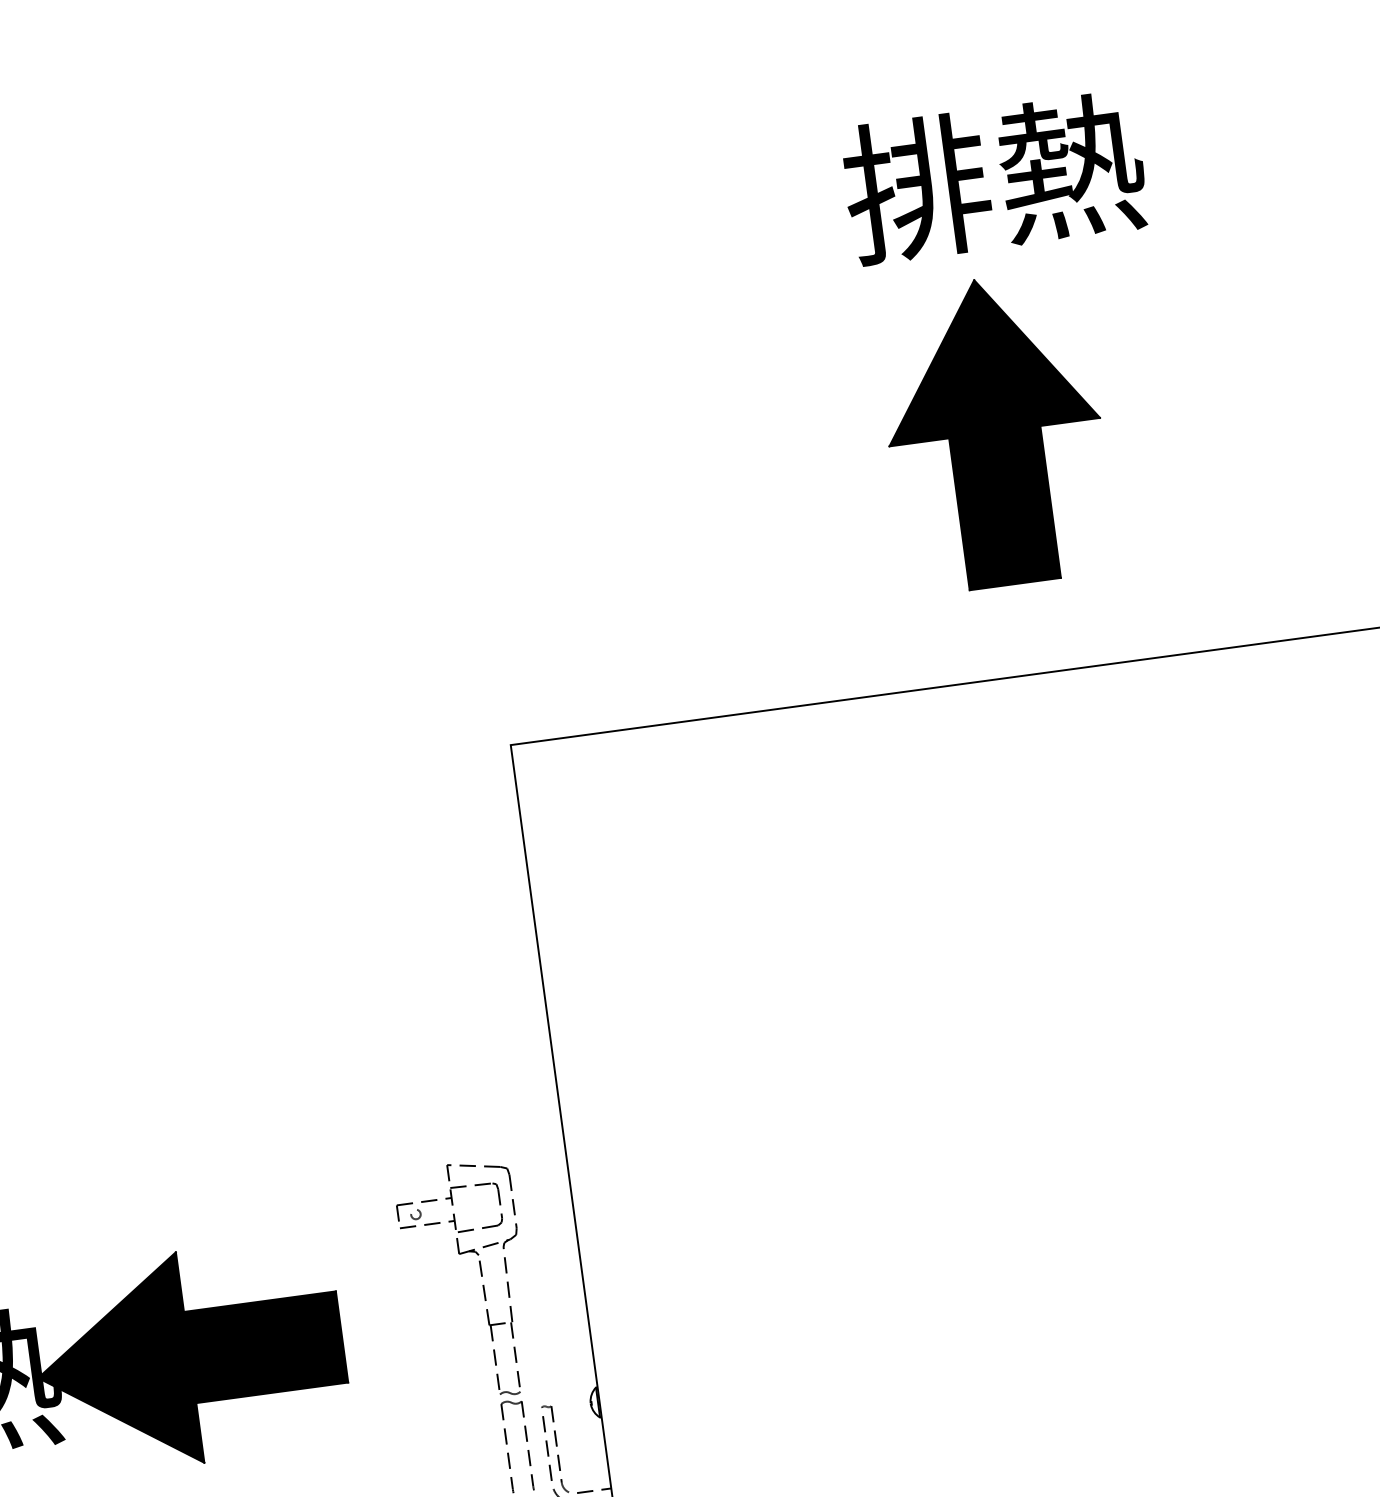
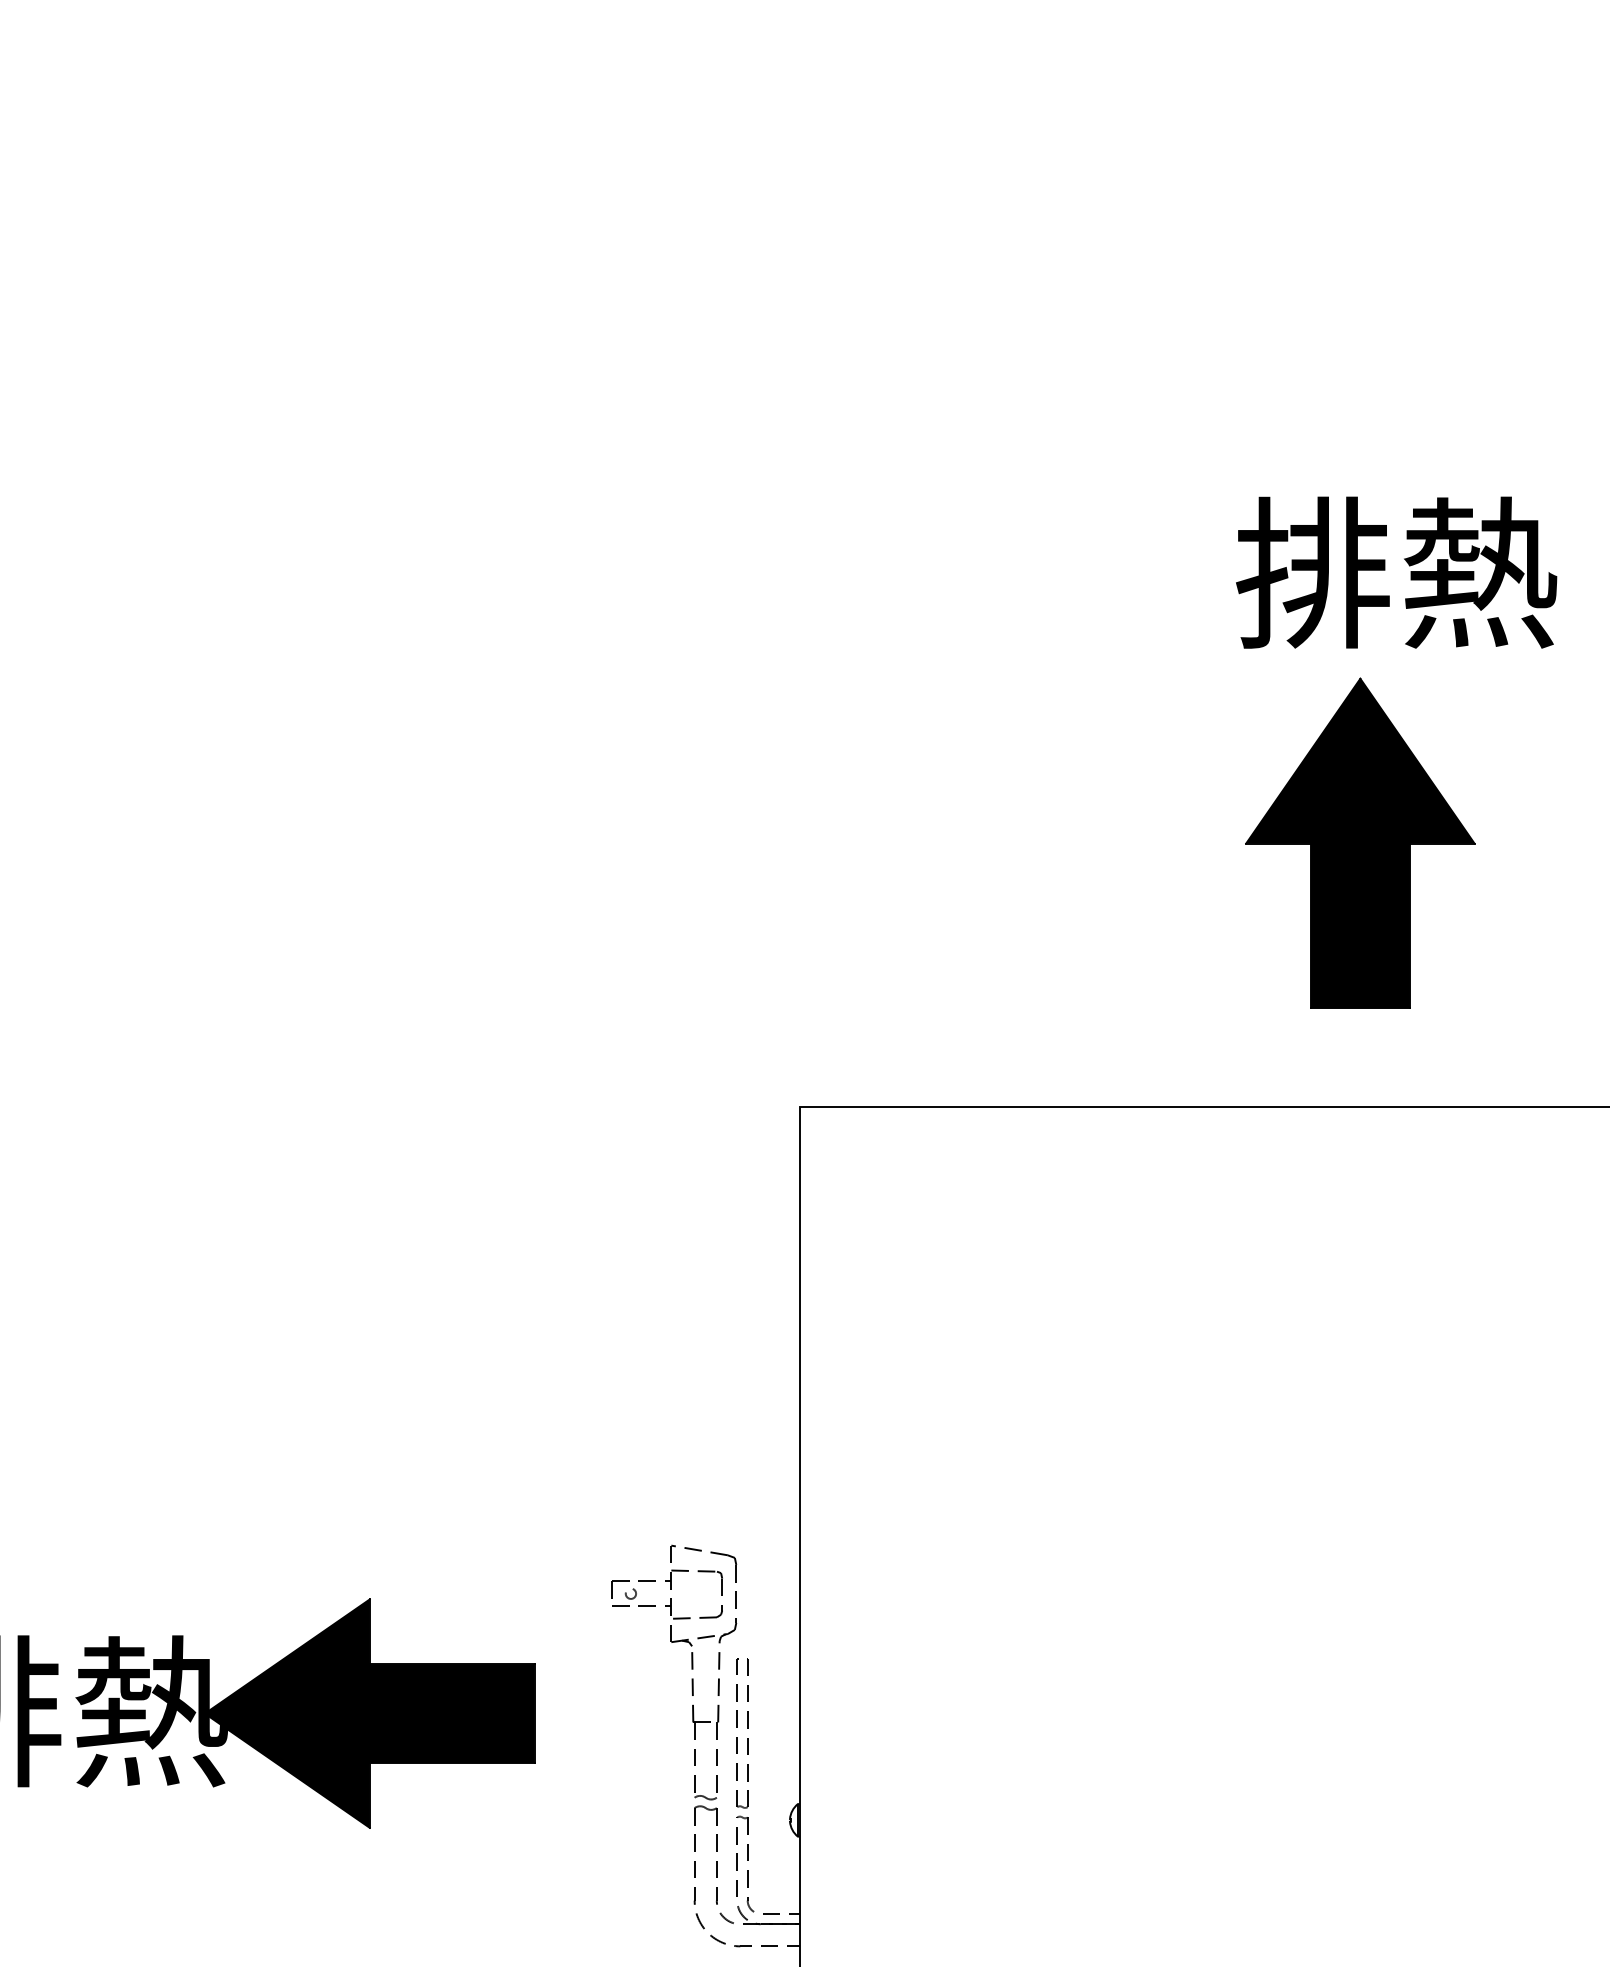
part: (532, 1333) -> (737, 1737), added

